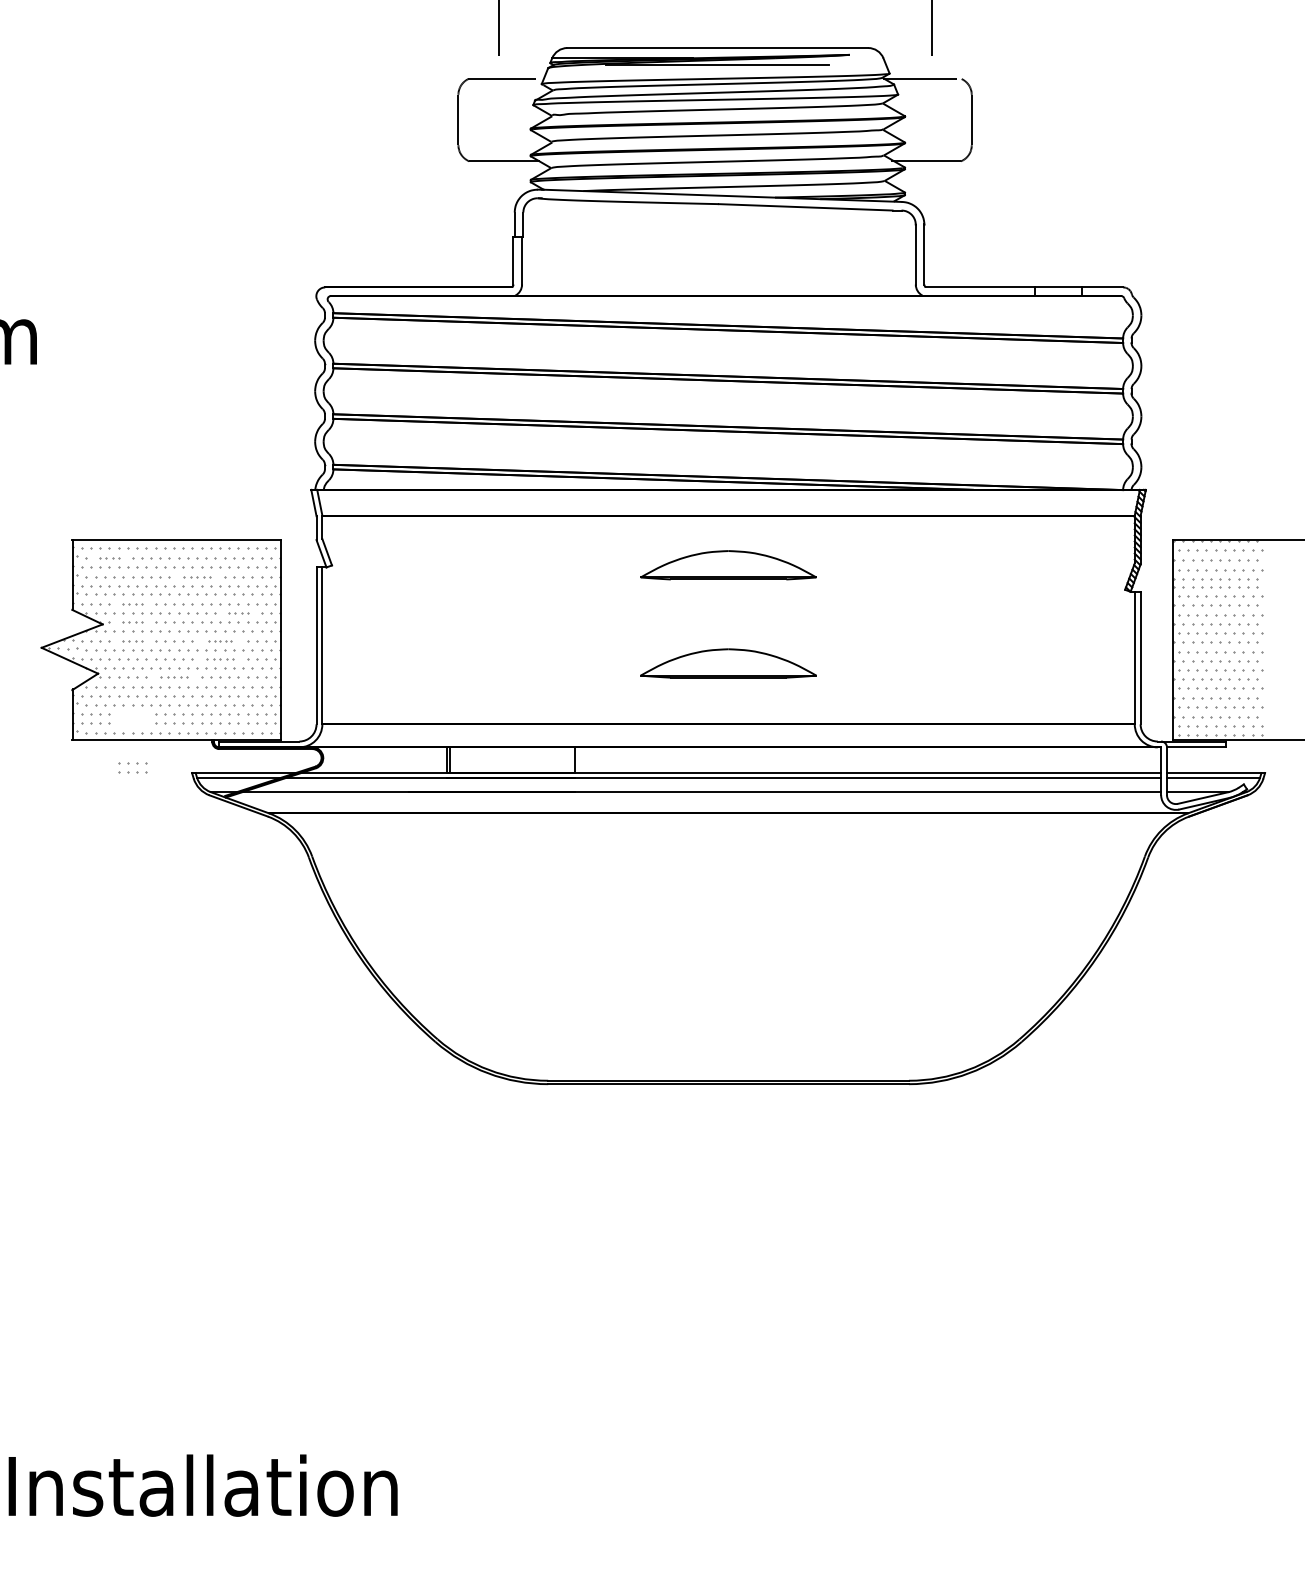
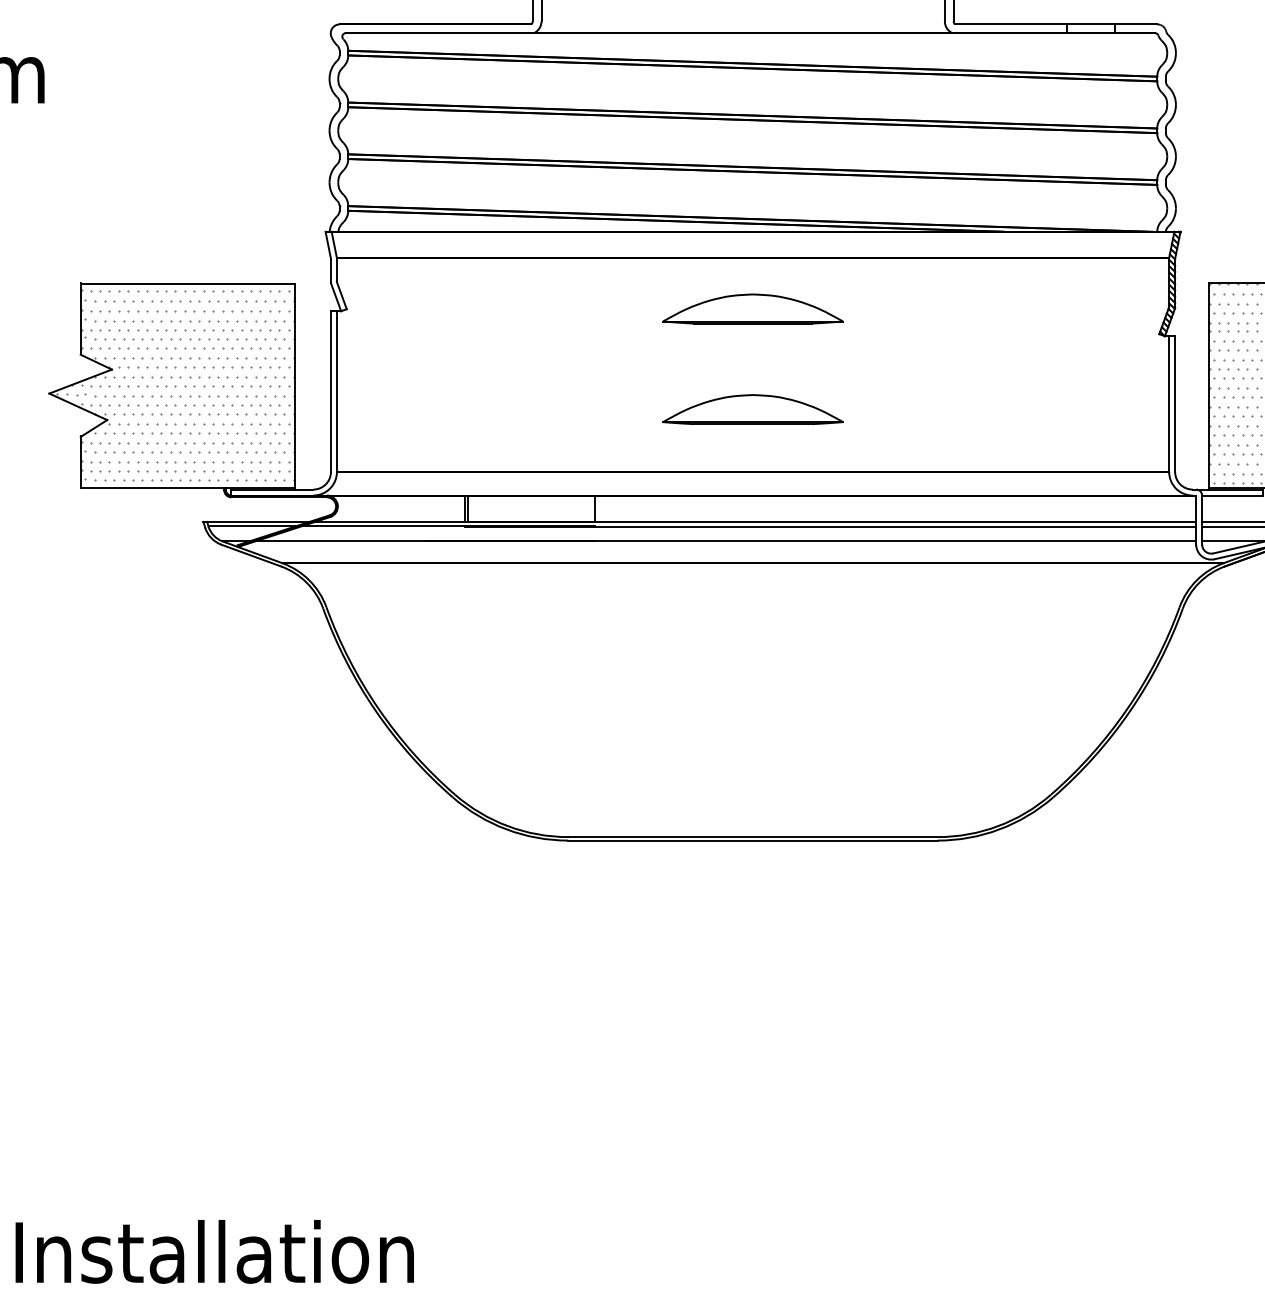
part: (109, 558) -> (118, 302), size x1.43
part: (197, 577) -> (209, 321), size x1.43
part: (132, 604) -> (142, 349), size x1.43
part: (238, 613) -> (251, 358), size x1.43
part: (132, 622) -> (142, 367), size x1.43
part: (132, 641) -> (142, 387), size x1.43
part: (220, 641) -> (232, 387), size x1.67
part: (220, 659) -> (232, 405), size x1.43
part: (174, 677) -> (185, 423), size x1.43
part: (132, 767) -> (142, 465), moved

